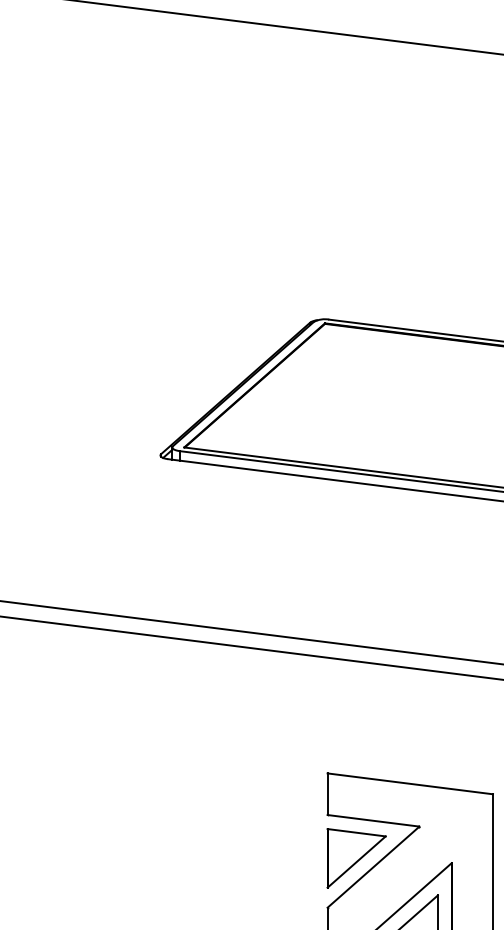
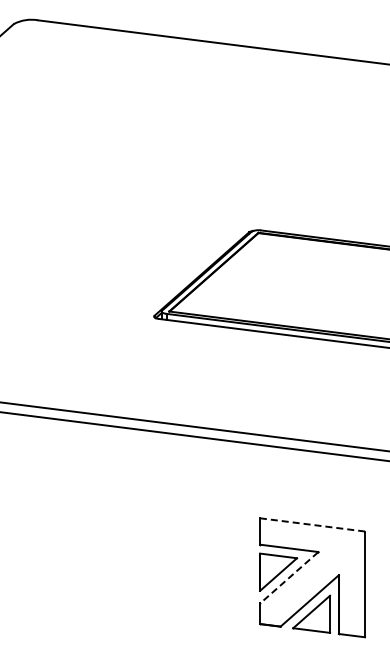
line: (410, 783) -> (312, 524), solid -> dashed
line: (373, 866) -> (289, 577), solid -> dashed

